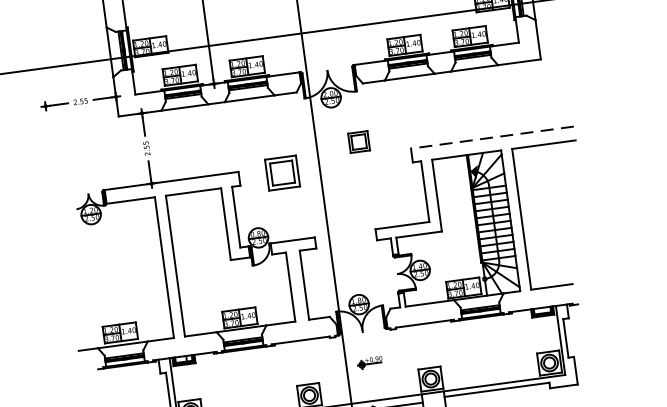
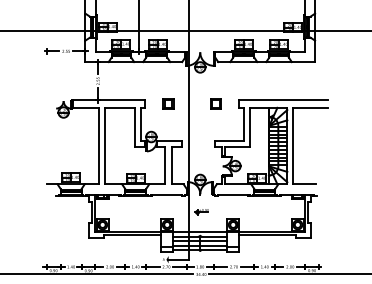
line: (492, 137) -> (283, 100), dashed -> solid
part: (357, 141) -> (215, 103), moved
part: (281, 172) -> (168, 103), size x0.62

